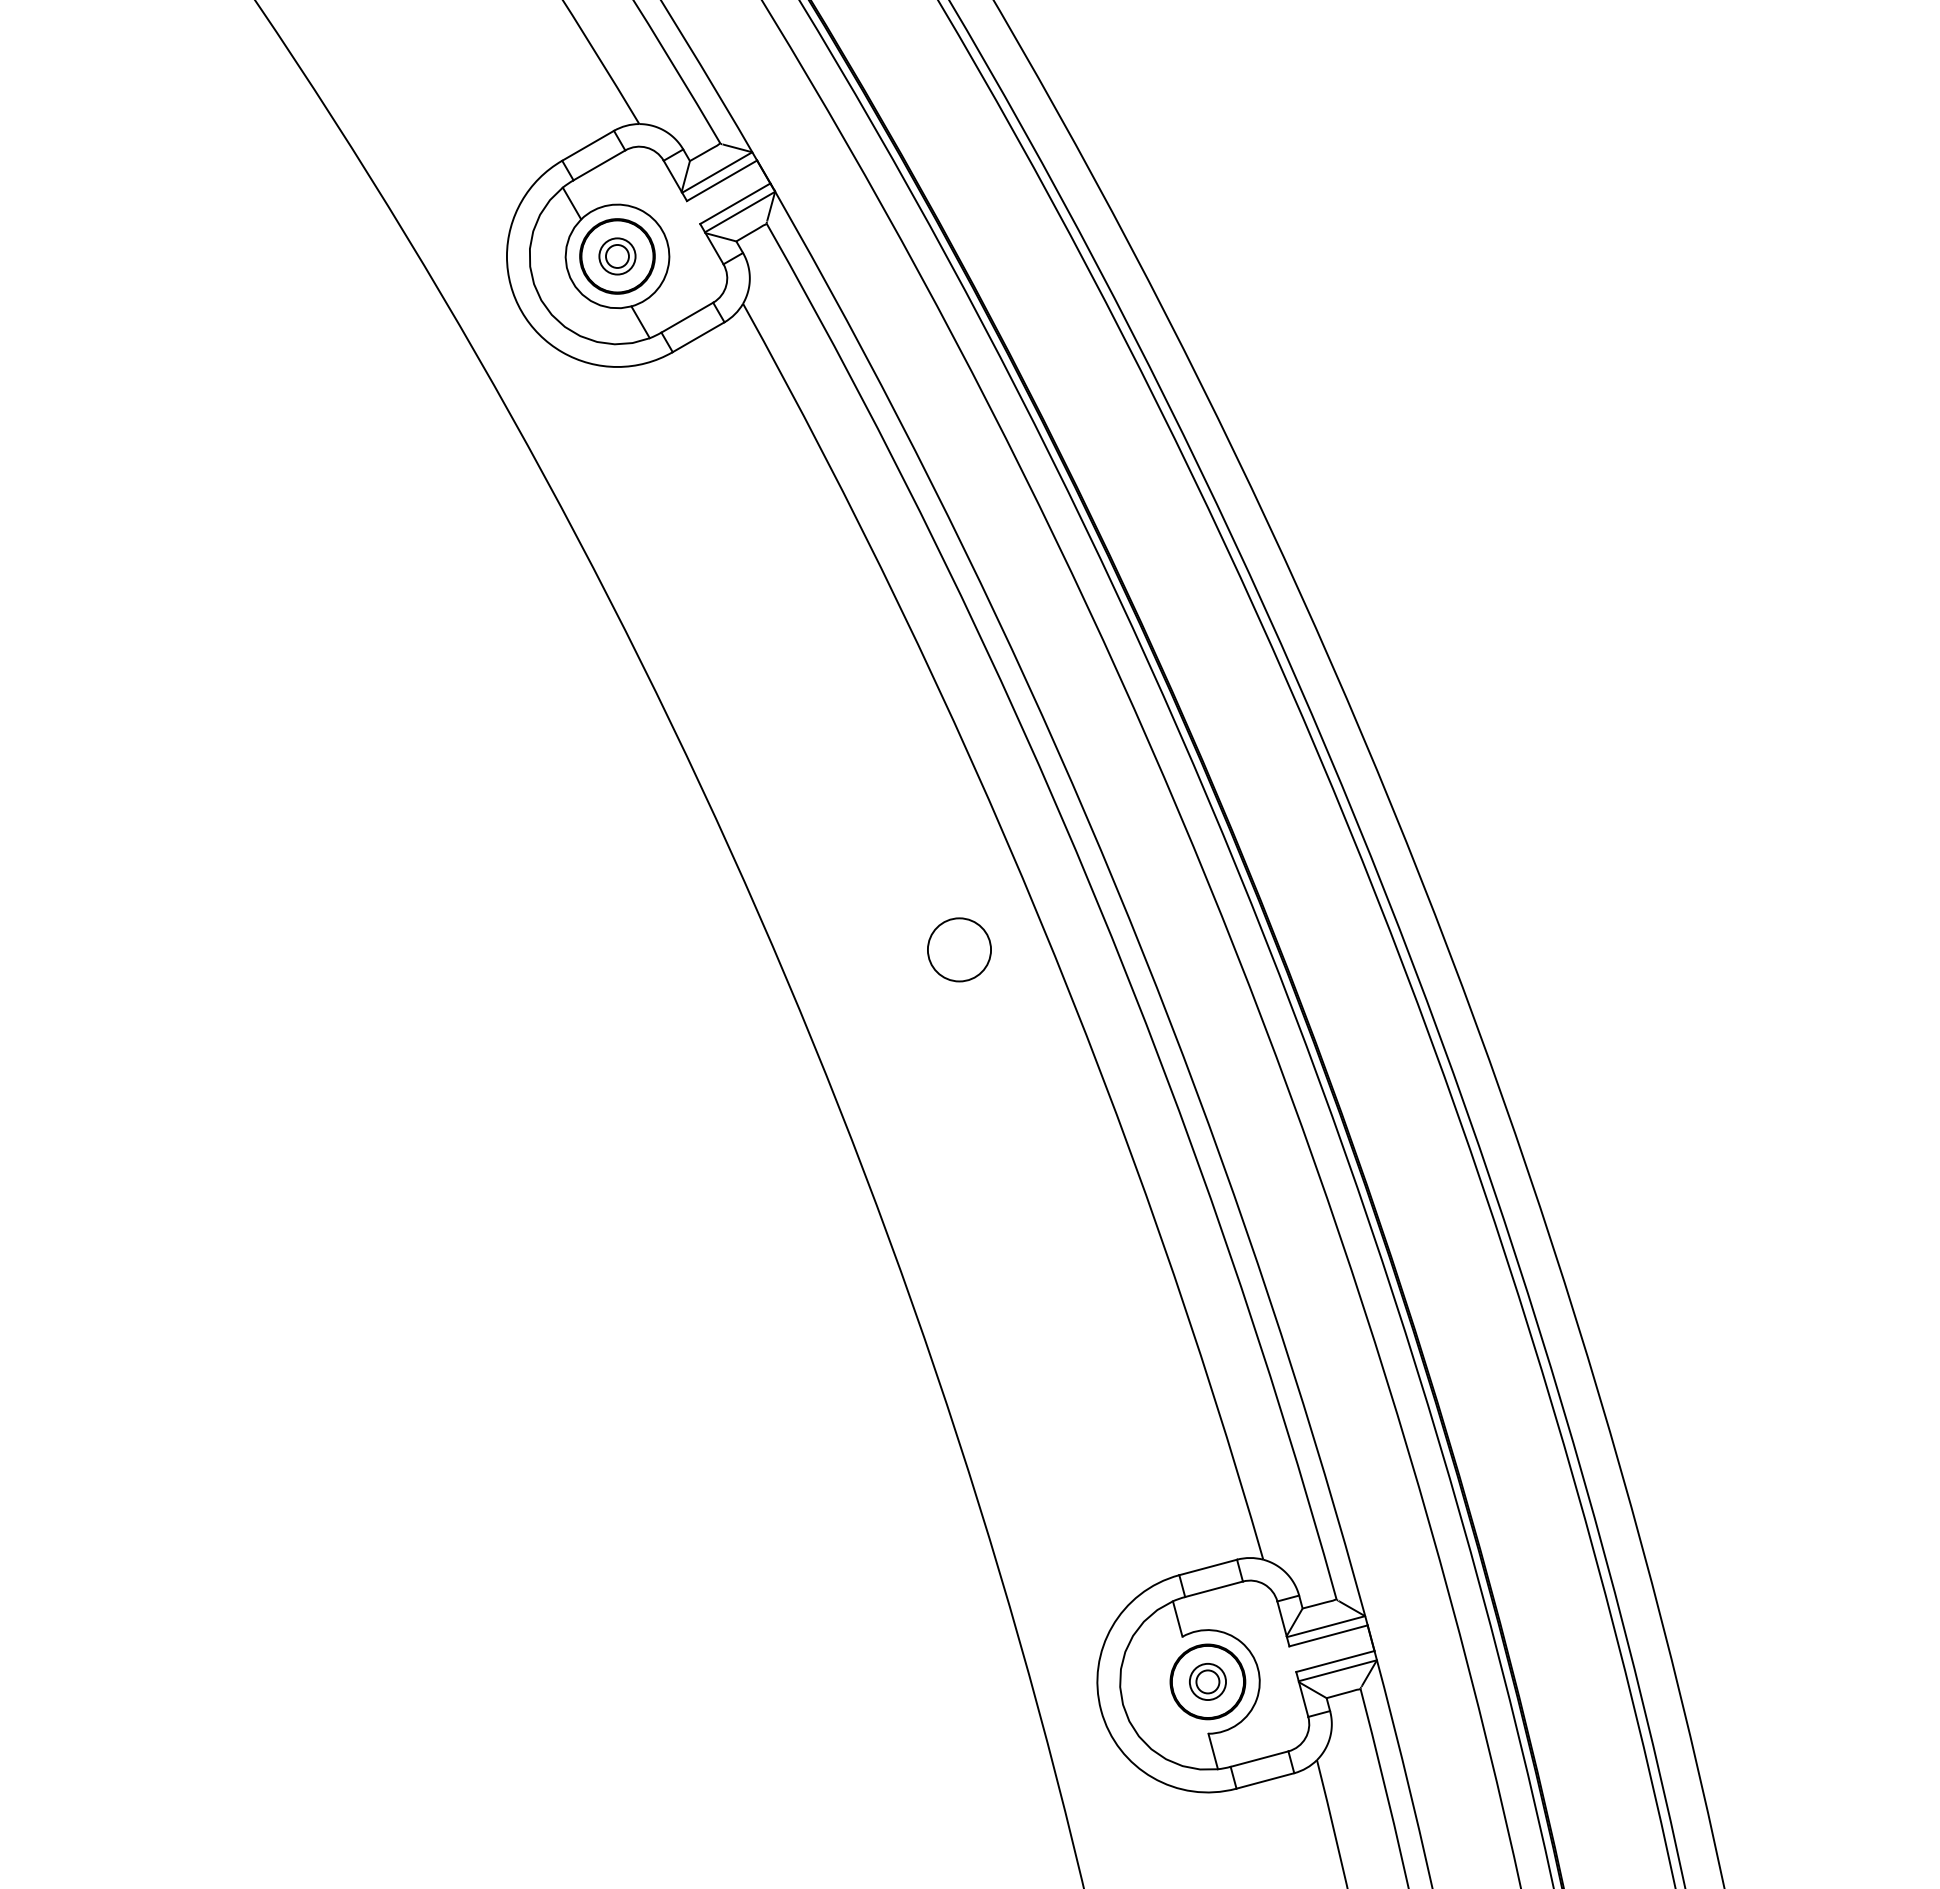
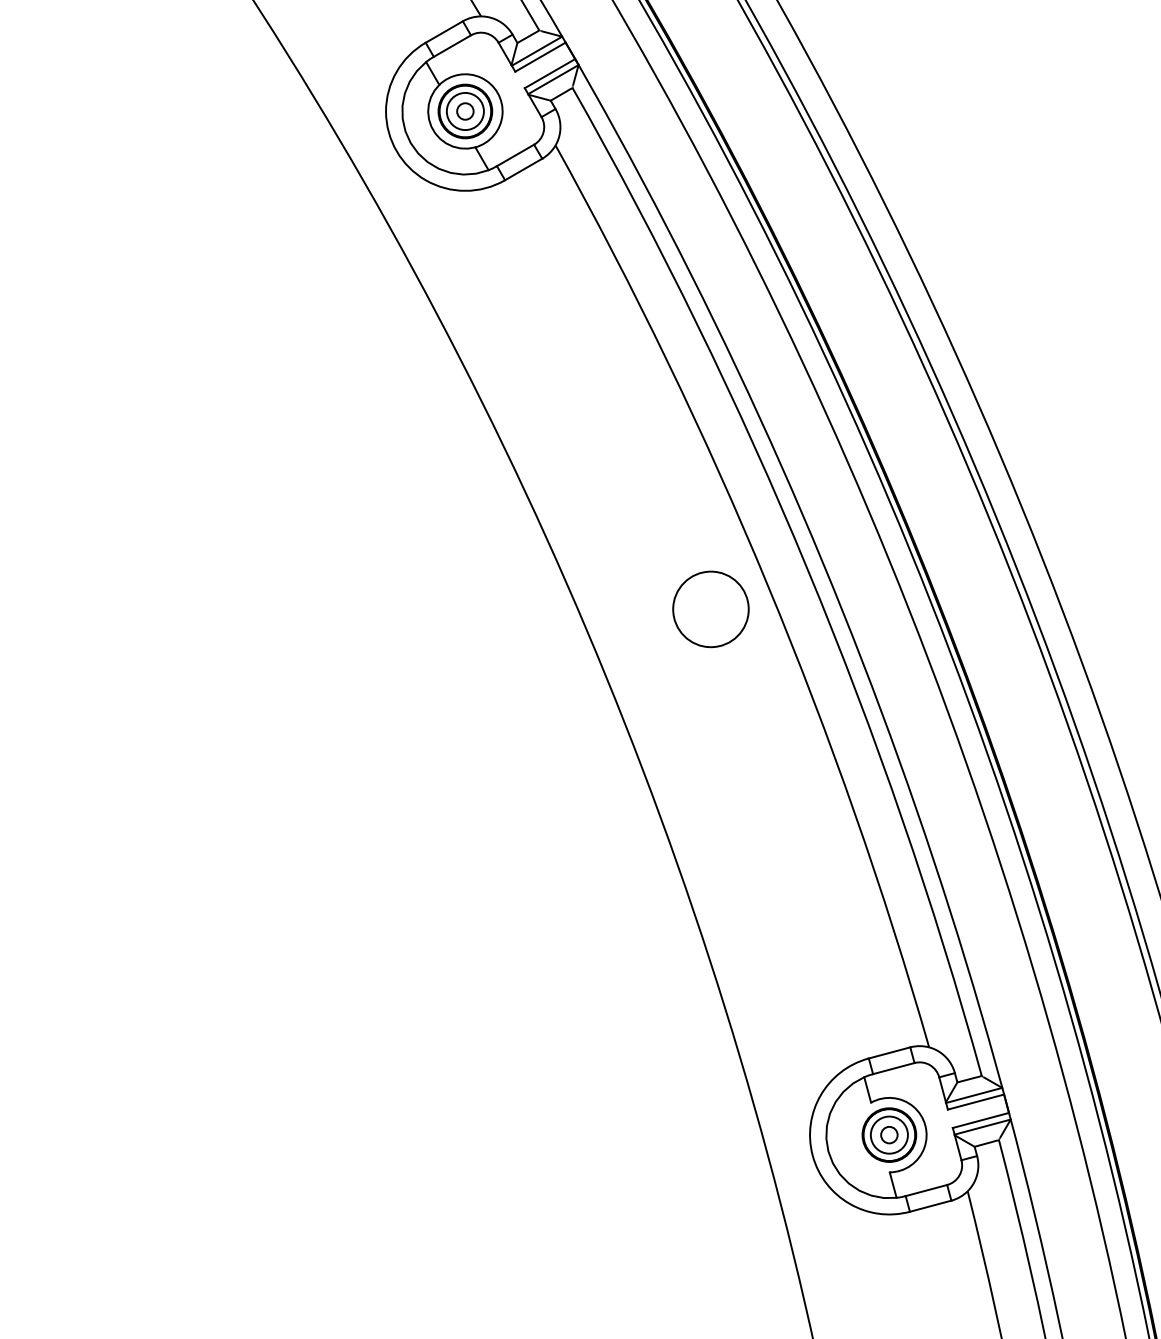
circle: (617, 256) -> (465, 111), size x1.43
circle: (959, 949) -> (710, 609), size x1.67
circle: (1207, 1681) -> (889, 1134), size x1.43

